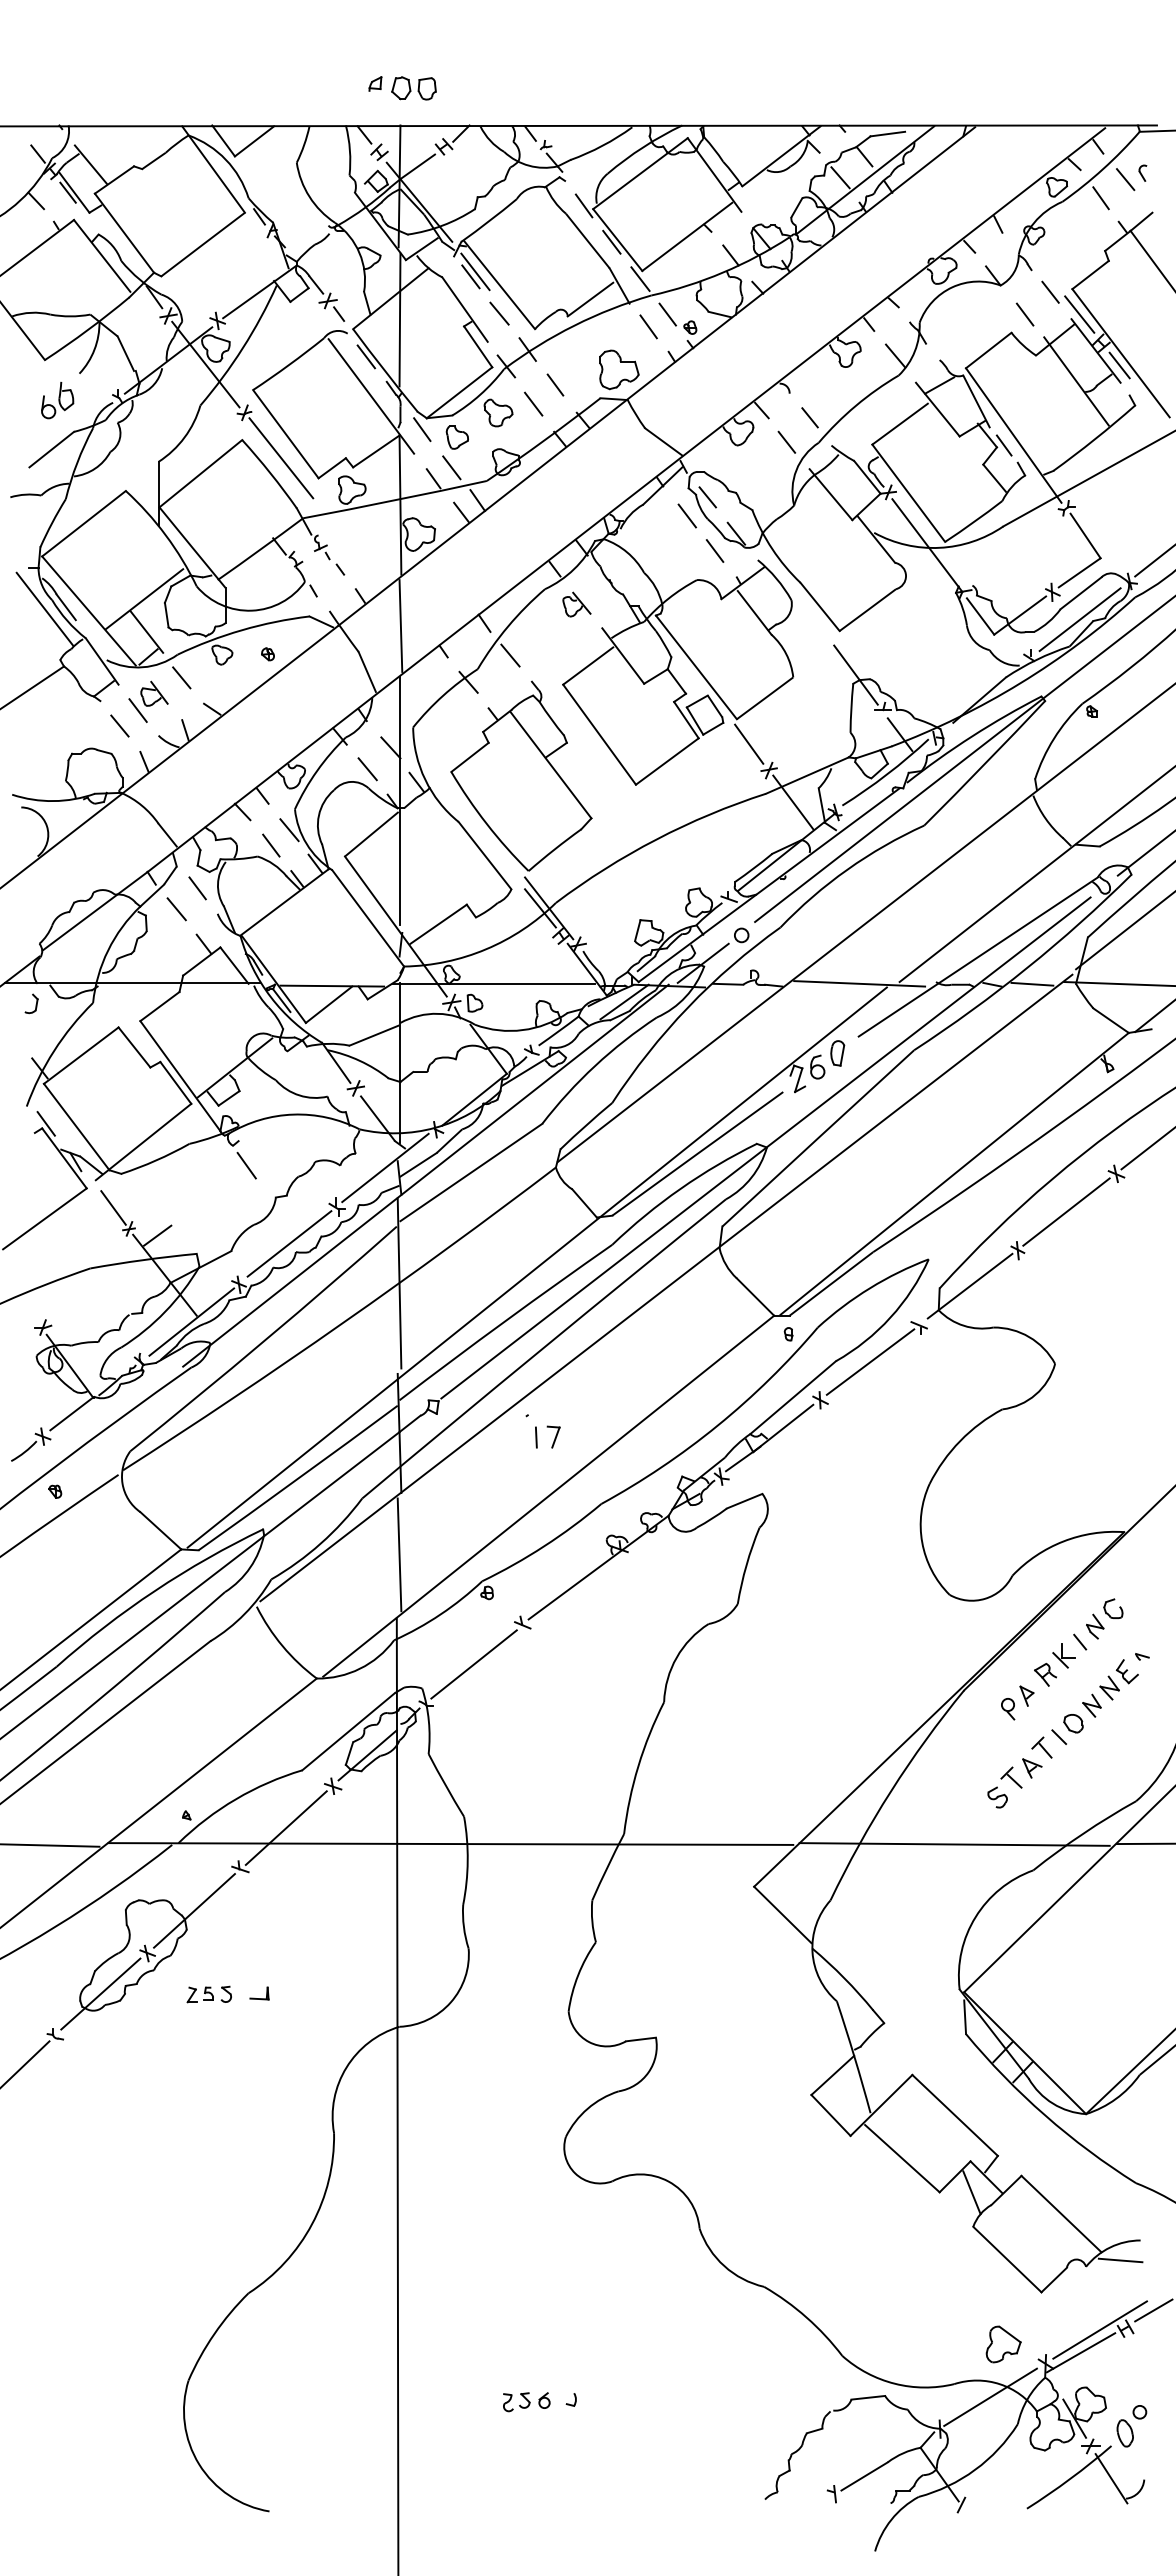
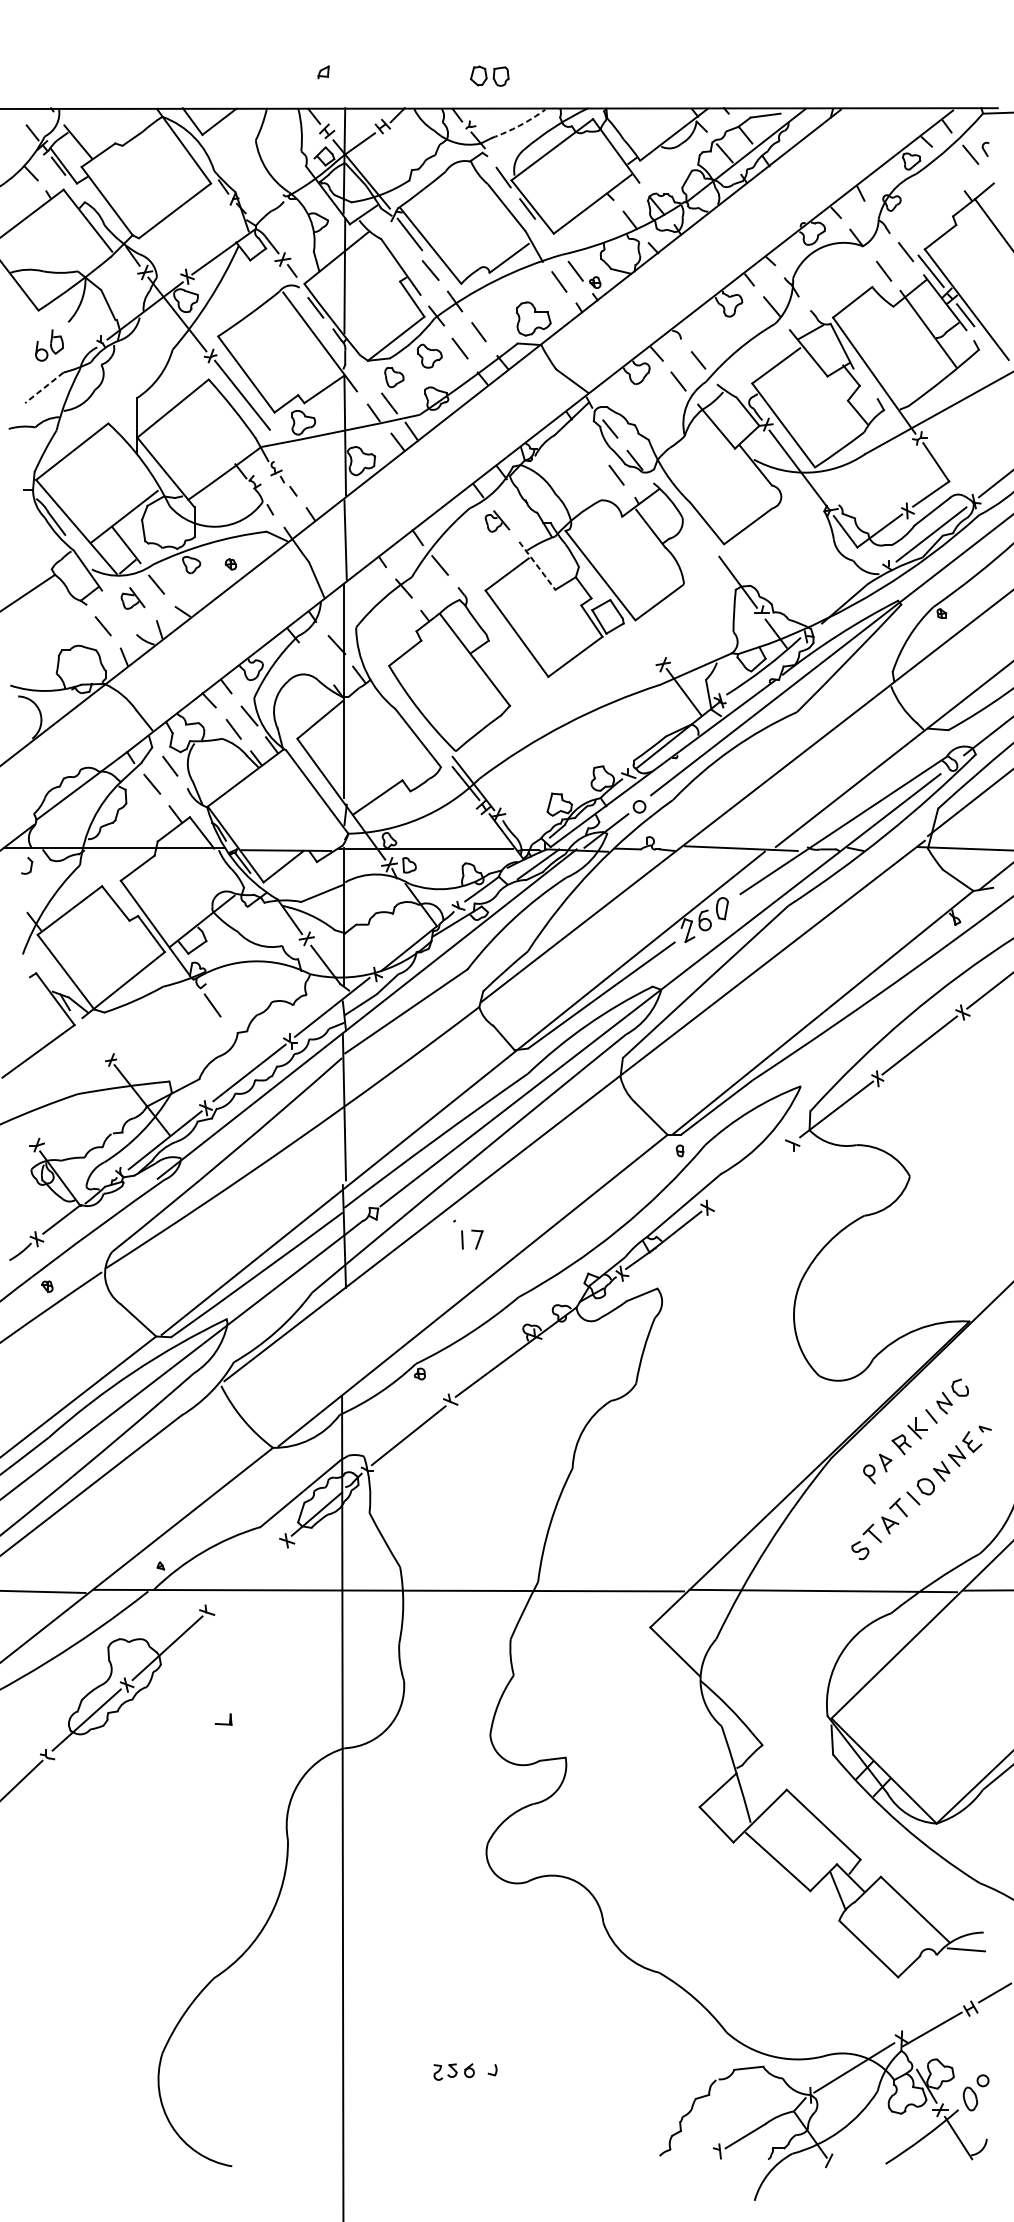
part: (413, 88) -> (489, 76), moved
arc: (602, 145) -> (519, 125), solid -> dashed
line: (1100, 198) -> (949, 171), removed
line: (470, 276) -> (405, 238), removed
line: (640, 278) -> (552, 240), removed
line: (422, 429) -> (364, 370), removed
line: (1003, 445) -> (865, 384), removed
line: (51, 449) -> (44, 387), solid -> dashed
line: (686, 515) -> (591, 444), removed
line: (44, 608) -> (38, 524), removed
line: (623, 656) -> (537, 566), solid -> dashed
line: (137, 710) -> (118, 612), removed
line: (749, 743) -> (646, 641), removed
line: (367, 769) -> (316, 663), removed
line: (1032, 983) -> (890, 848), removed
line: (45, 1123) -> (39, 969), removed
line: (113, 1207) -> (97, 1041), removed
line: (157, 1235) -> (135, 1065), removed
line: (870, 1361) -> (750, 1174), removed
line: (399, 1554) -> (344, 1340), removed
line: (285, 1827) -> (246, 1576), removed
part: (208, 1994) -> (179, 1720), removed
line: (1099, 2329) -> (948, 2009), removed
part: (1003, 2344) -> (865, 2022), removed

